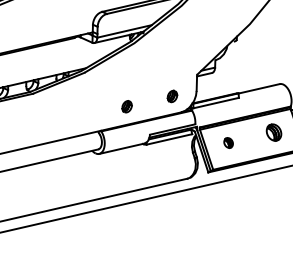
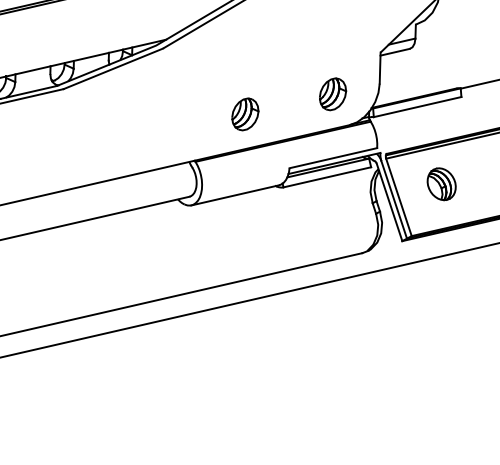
part: (172, 96) -> (333, 94), size x1.43
part: (126, 106) -> (244, 113), size x1.43
part: (228, 142) -> (441, 183), size x1.67

